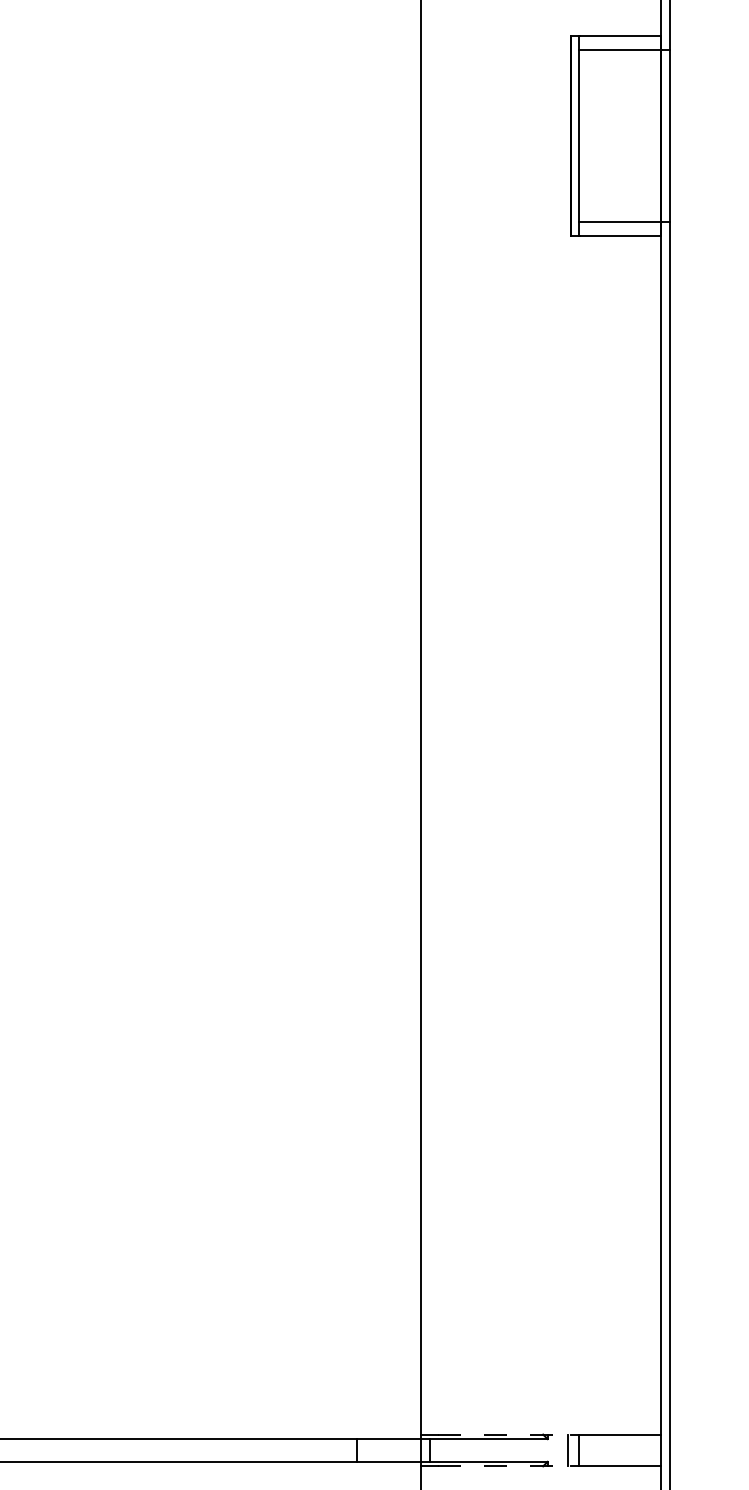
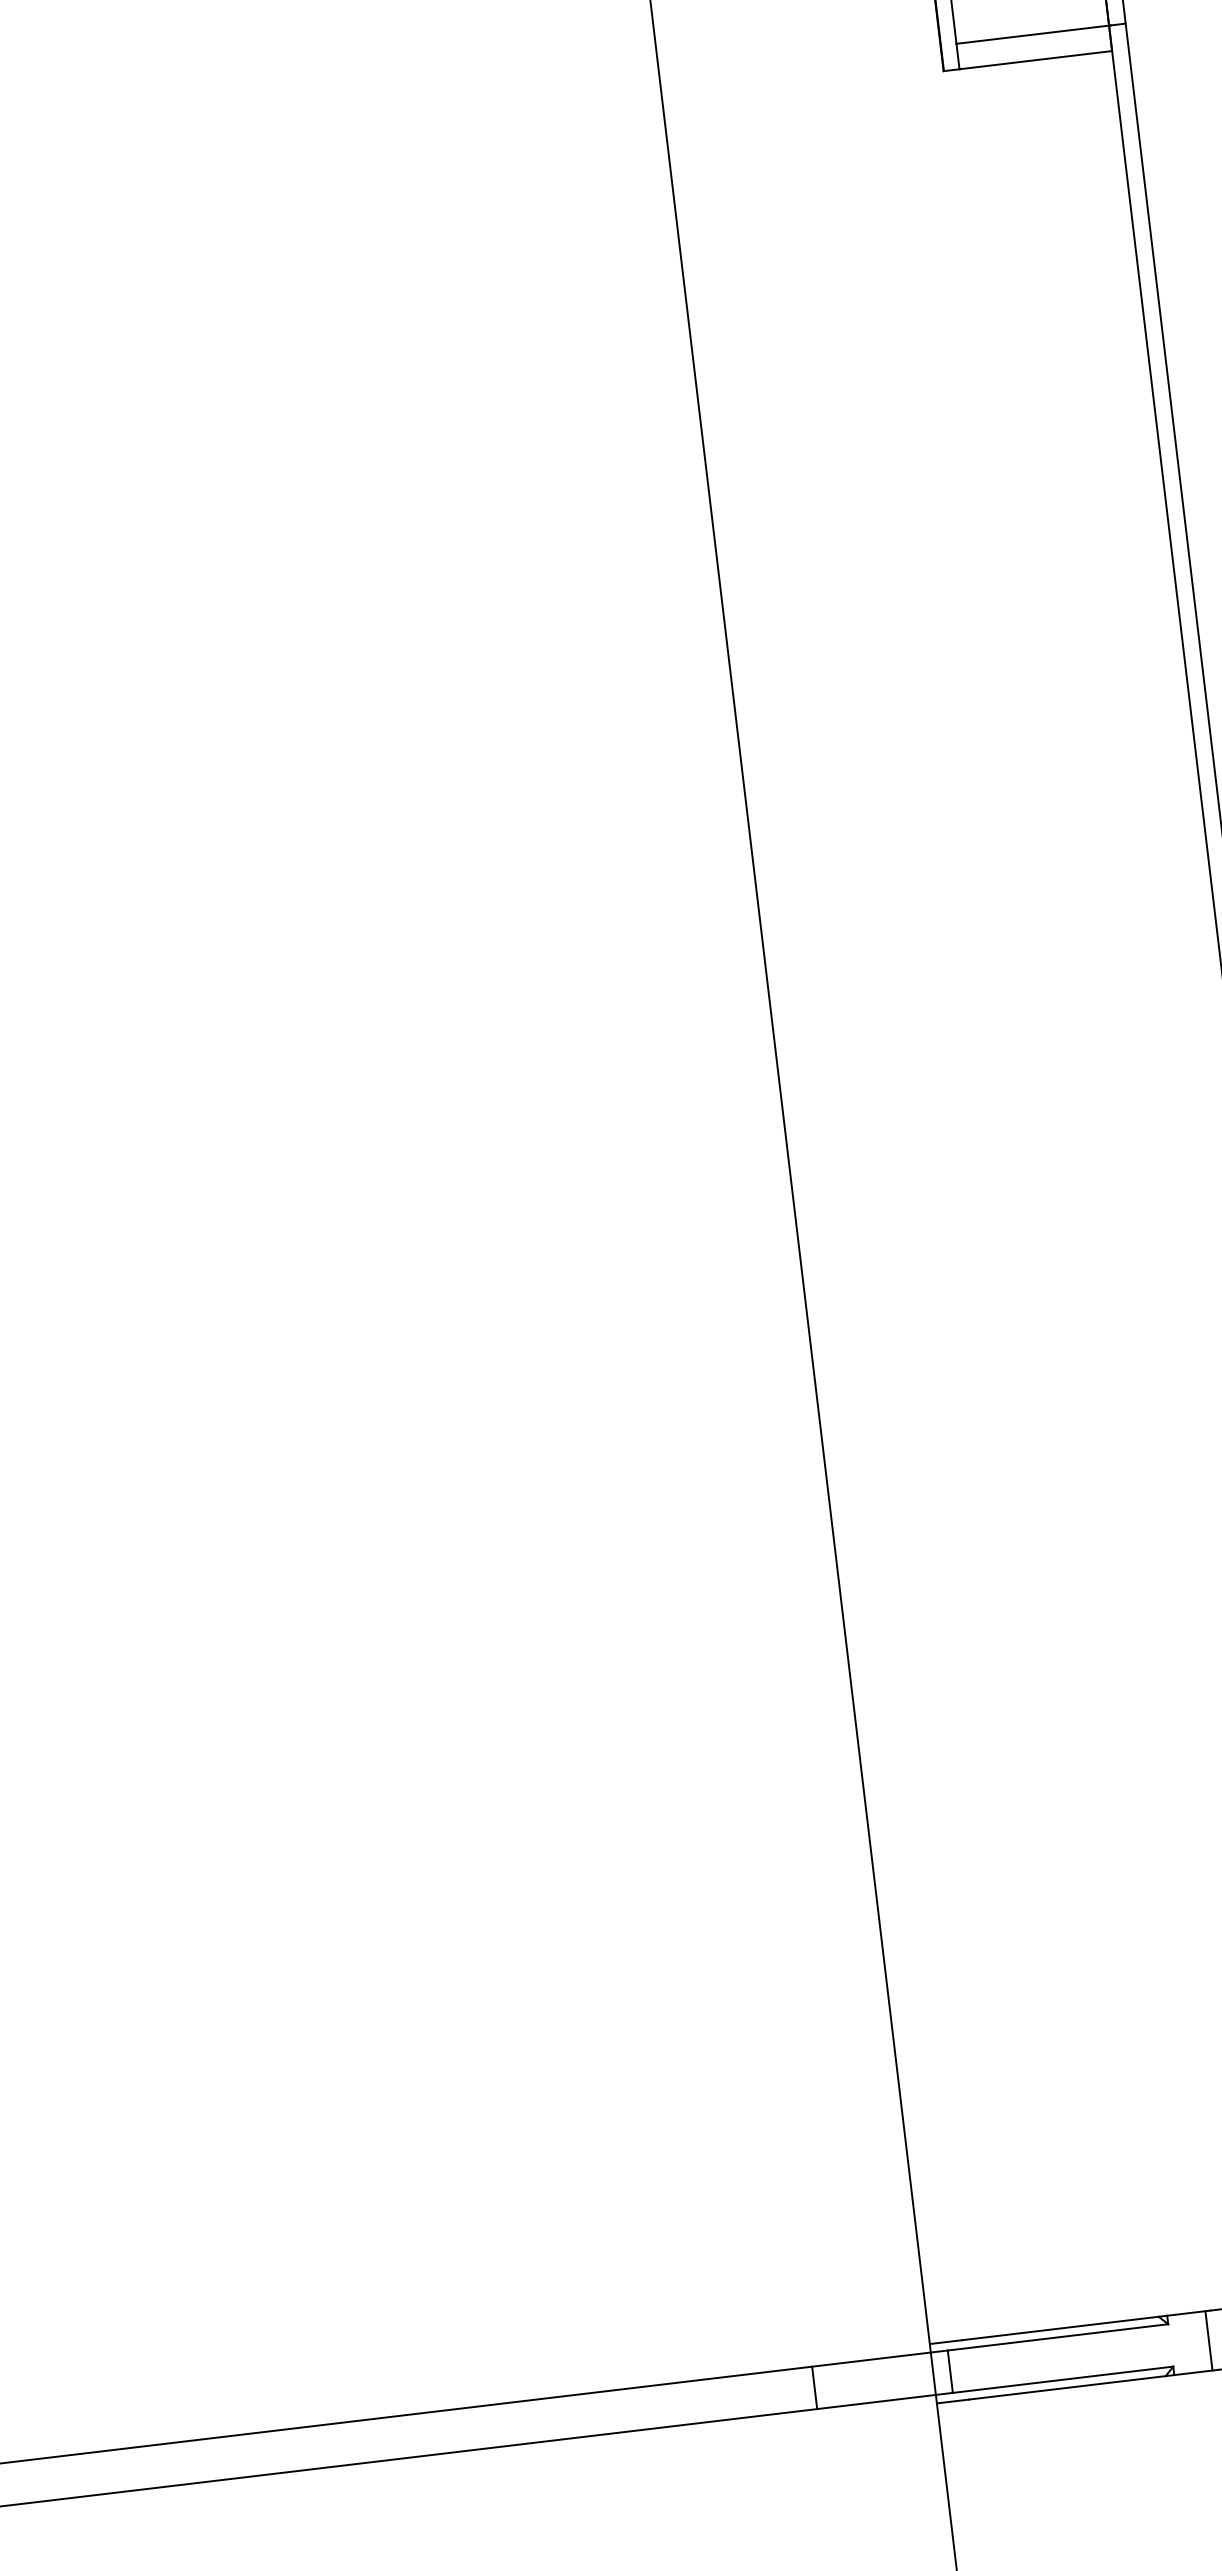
line: (504, 1434) -> (1086, 2325), dashed -> solid
line: (504, 1466) -> (1093, 2384), dashed -> solid

